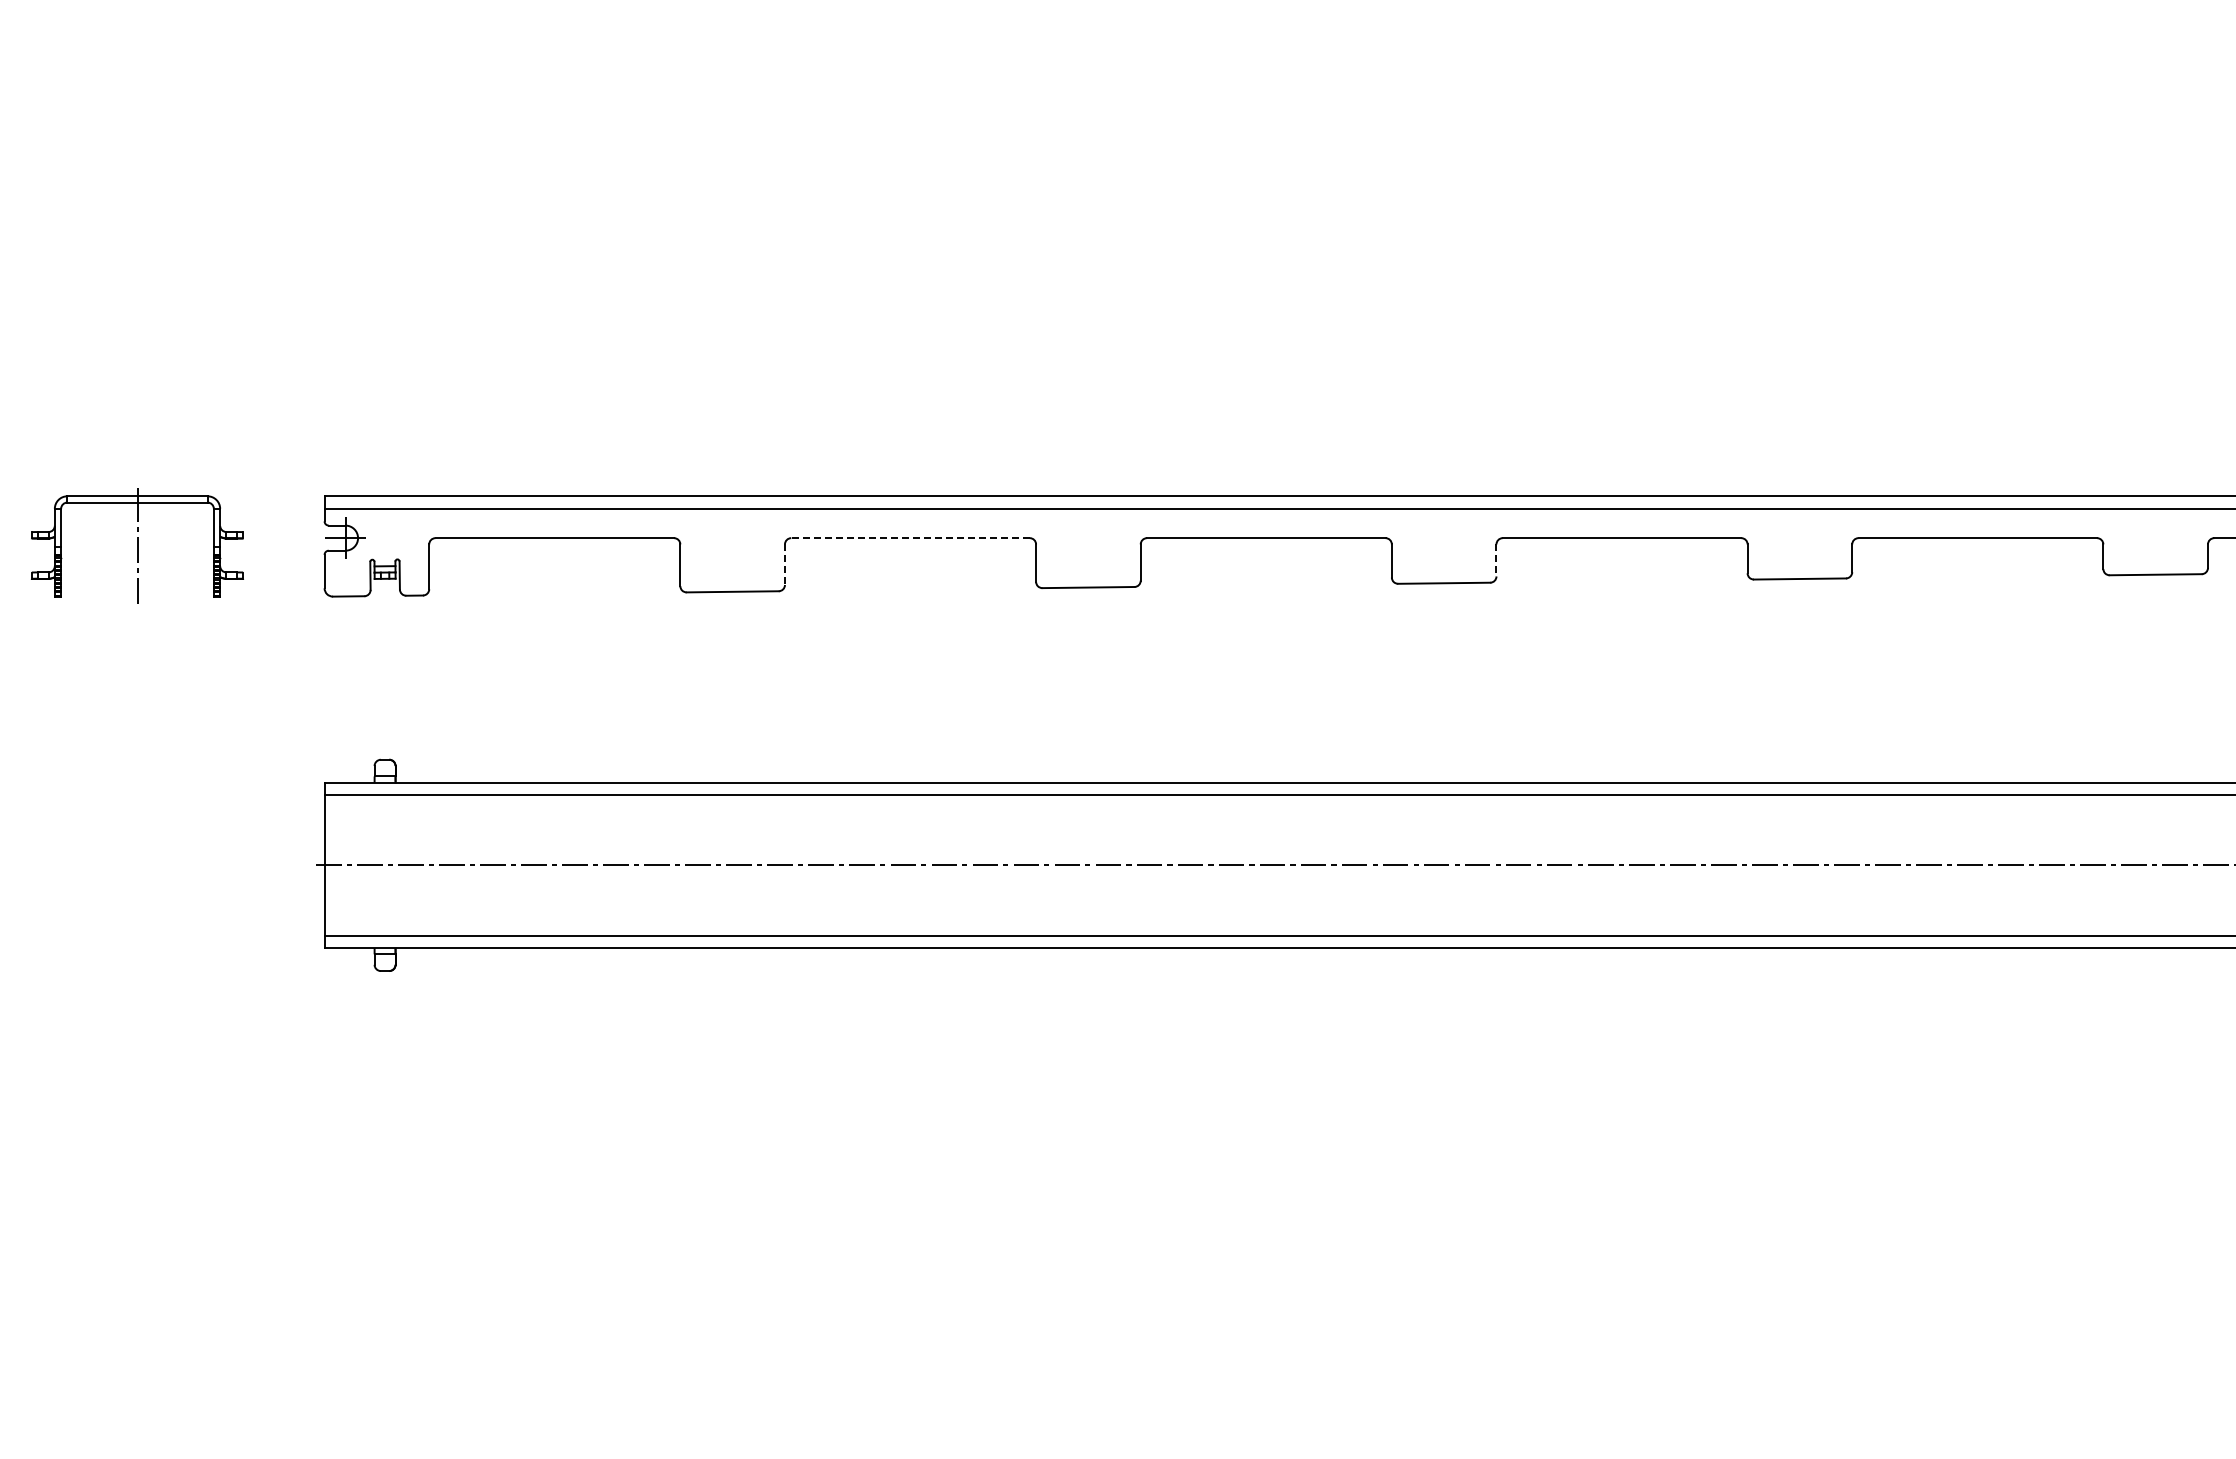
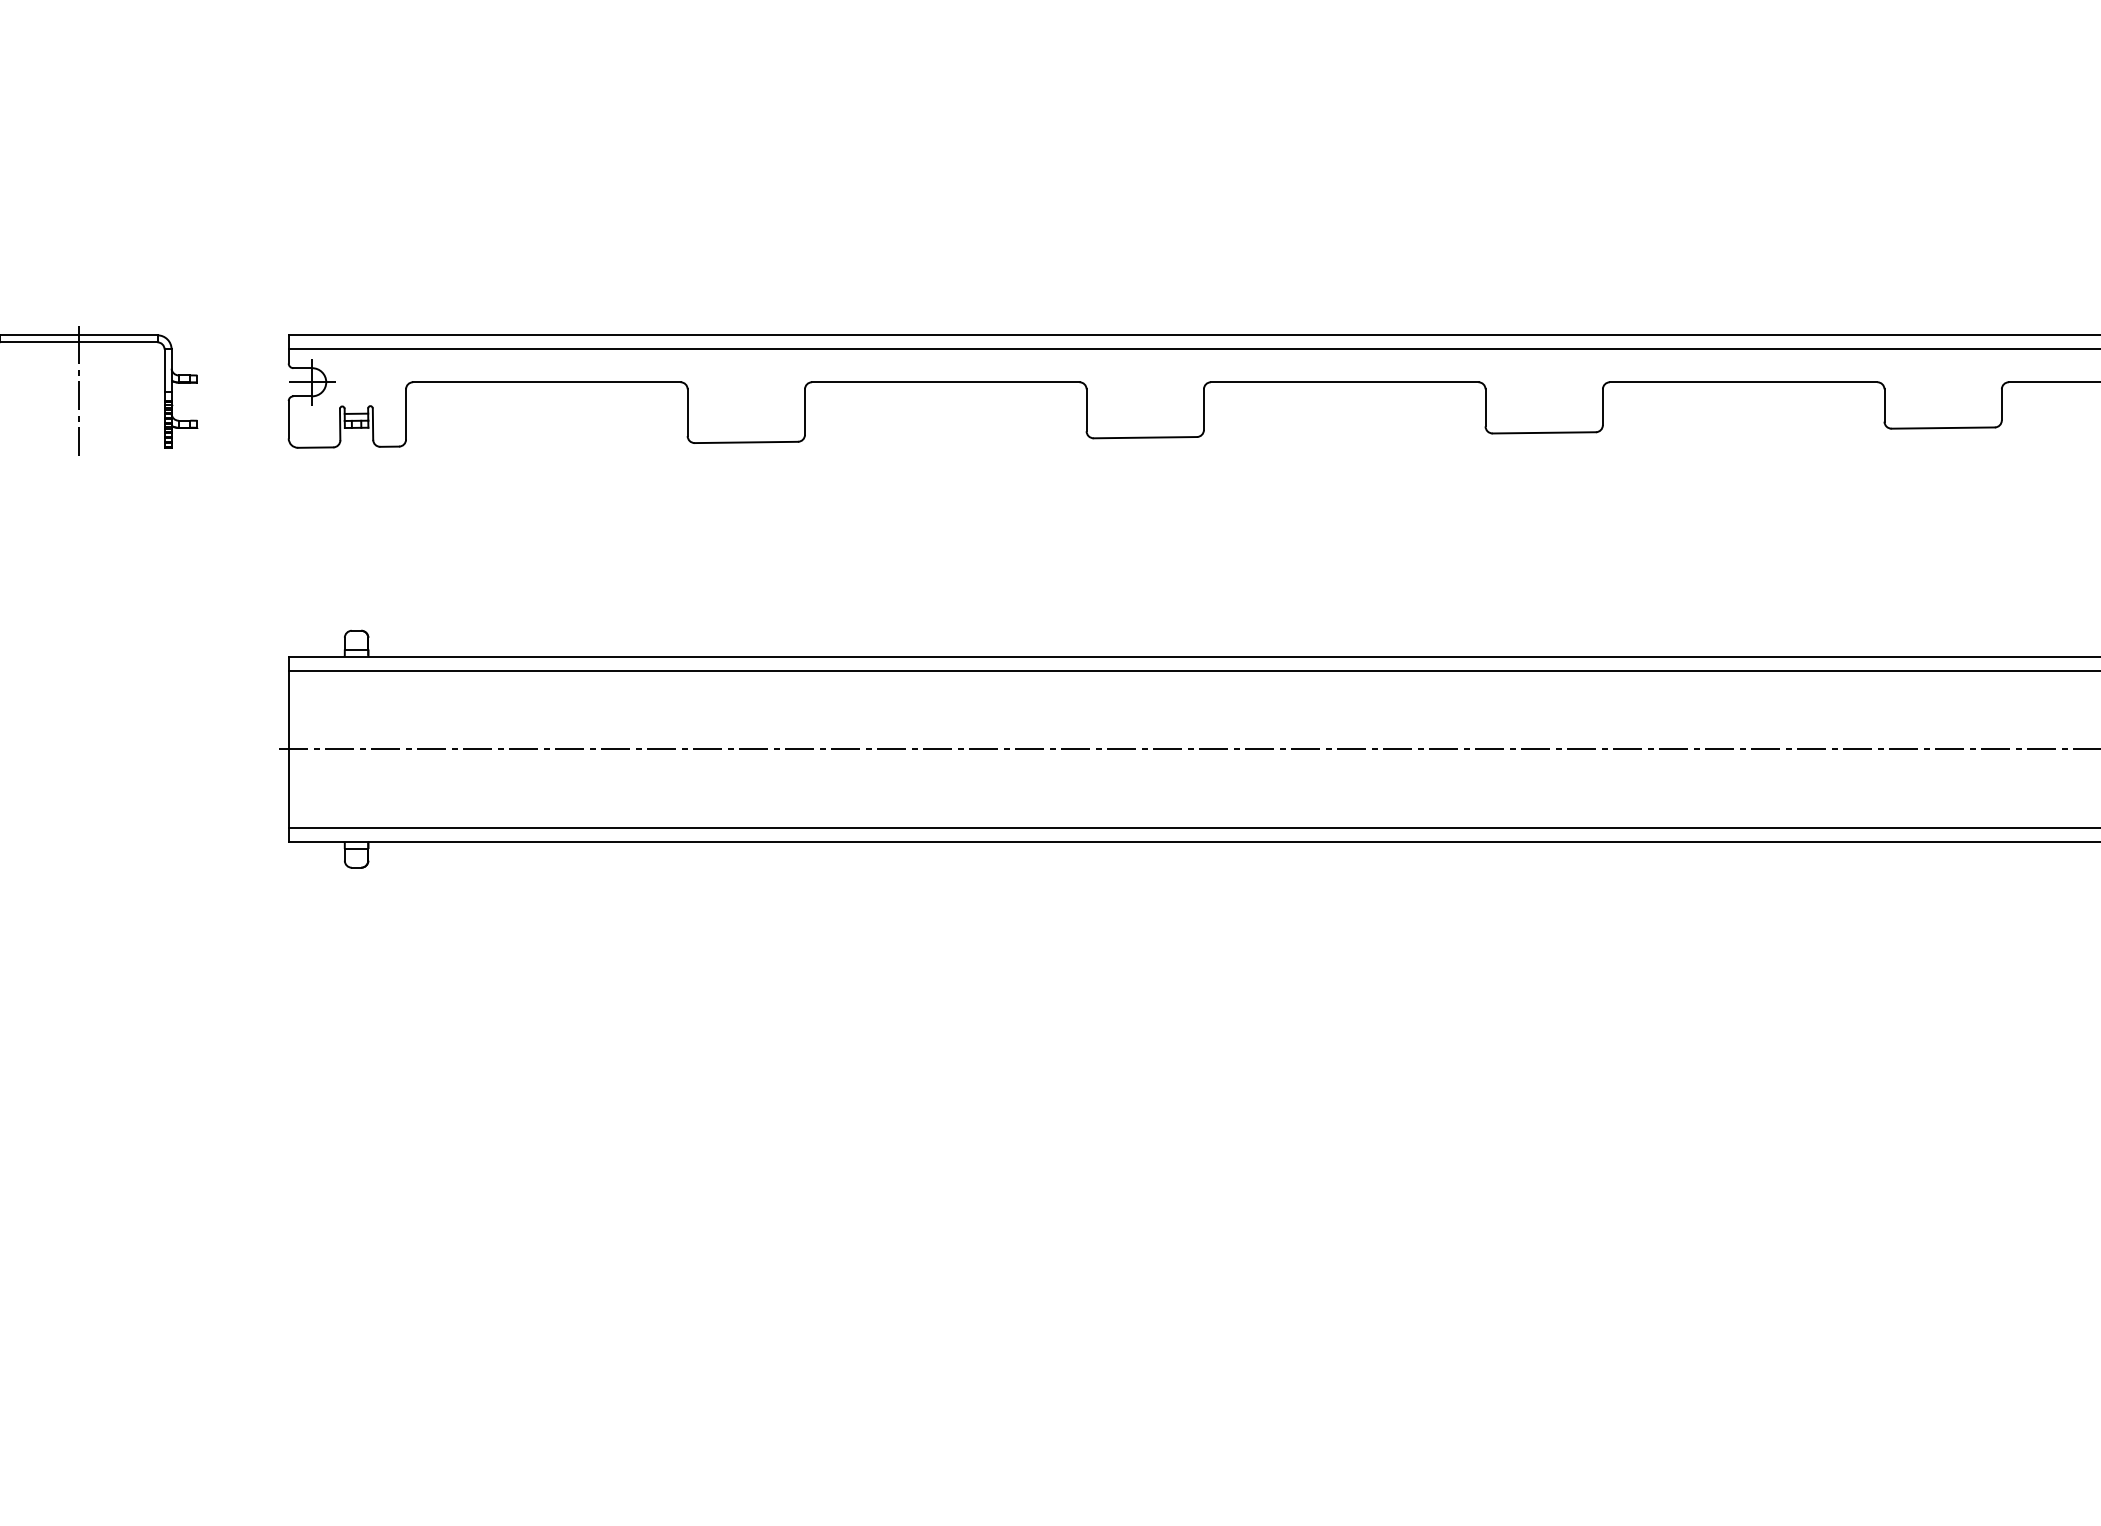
line: (910, 538) -> (945, 382), dashed -> solid
line: (1496, 560) -> (1602, 407), dashed -> solid
line: (784, 565) -> (804, 412), dashed -> solid

